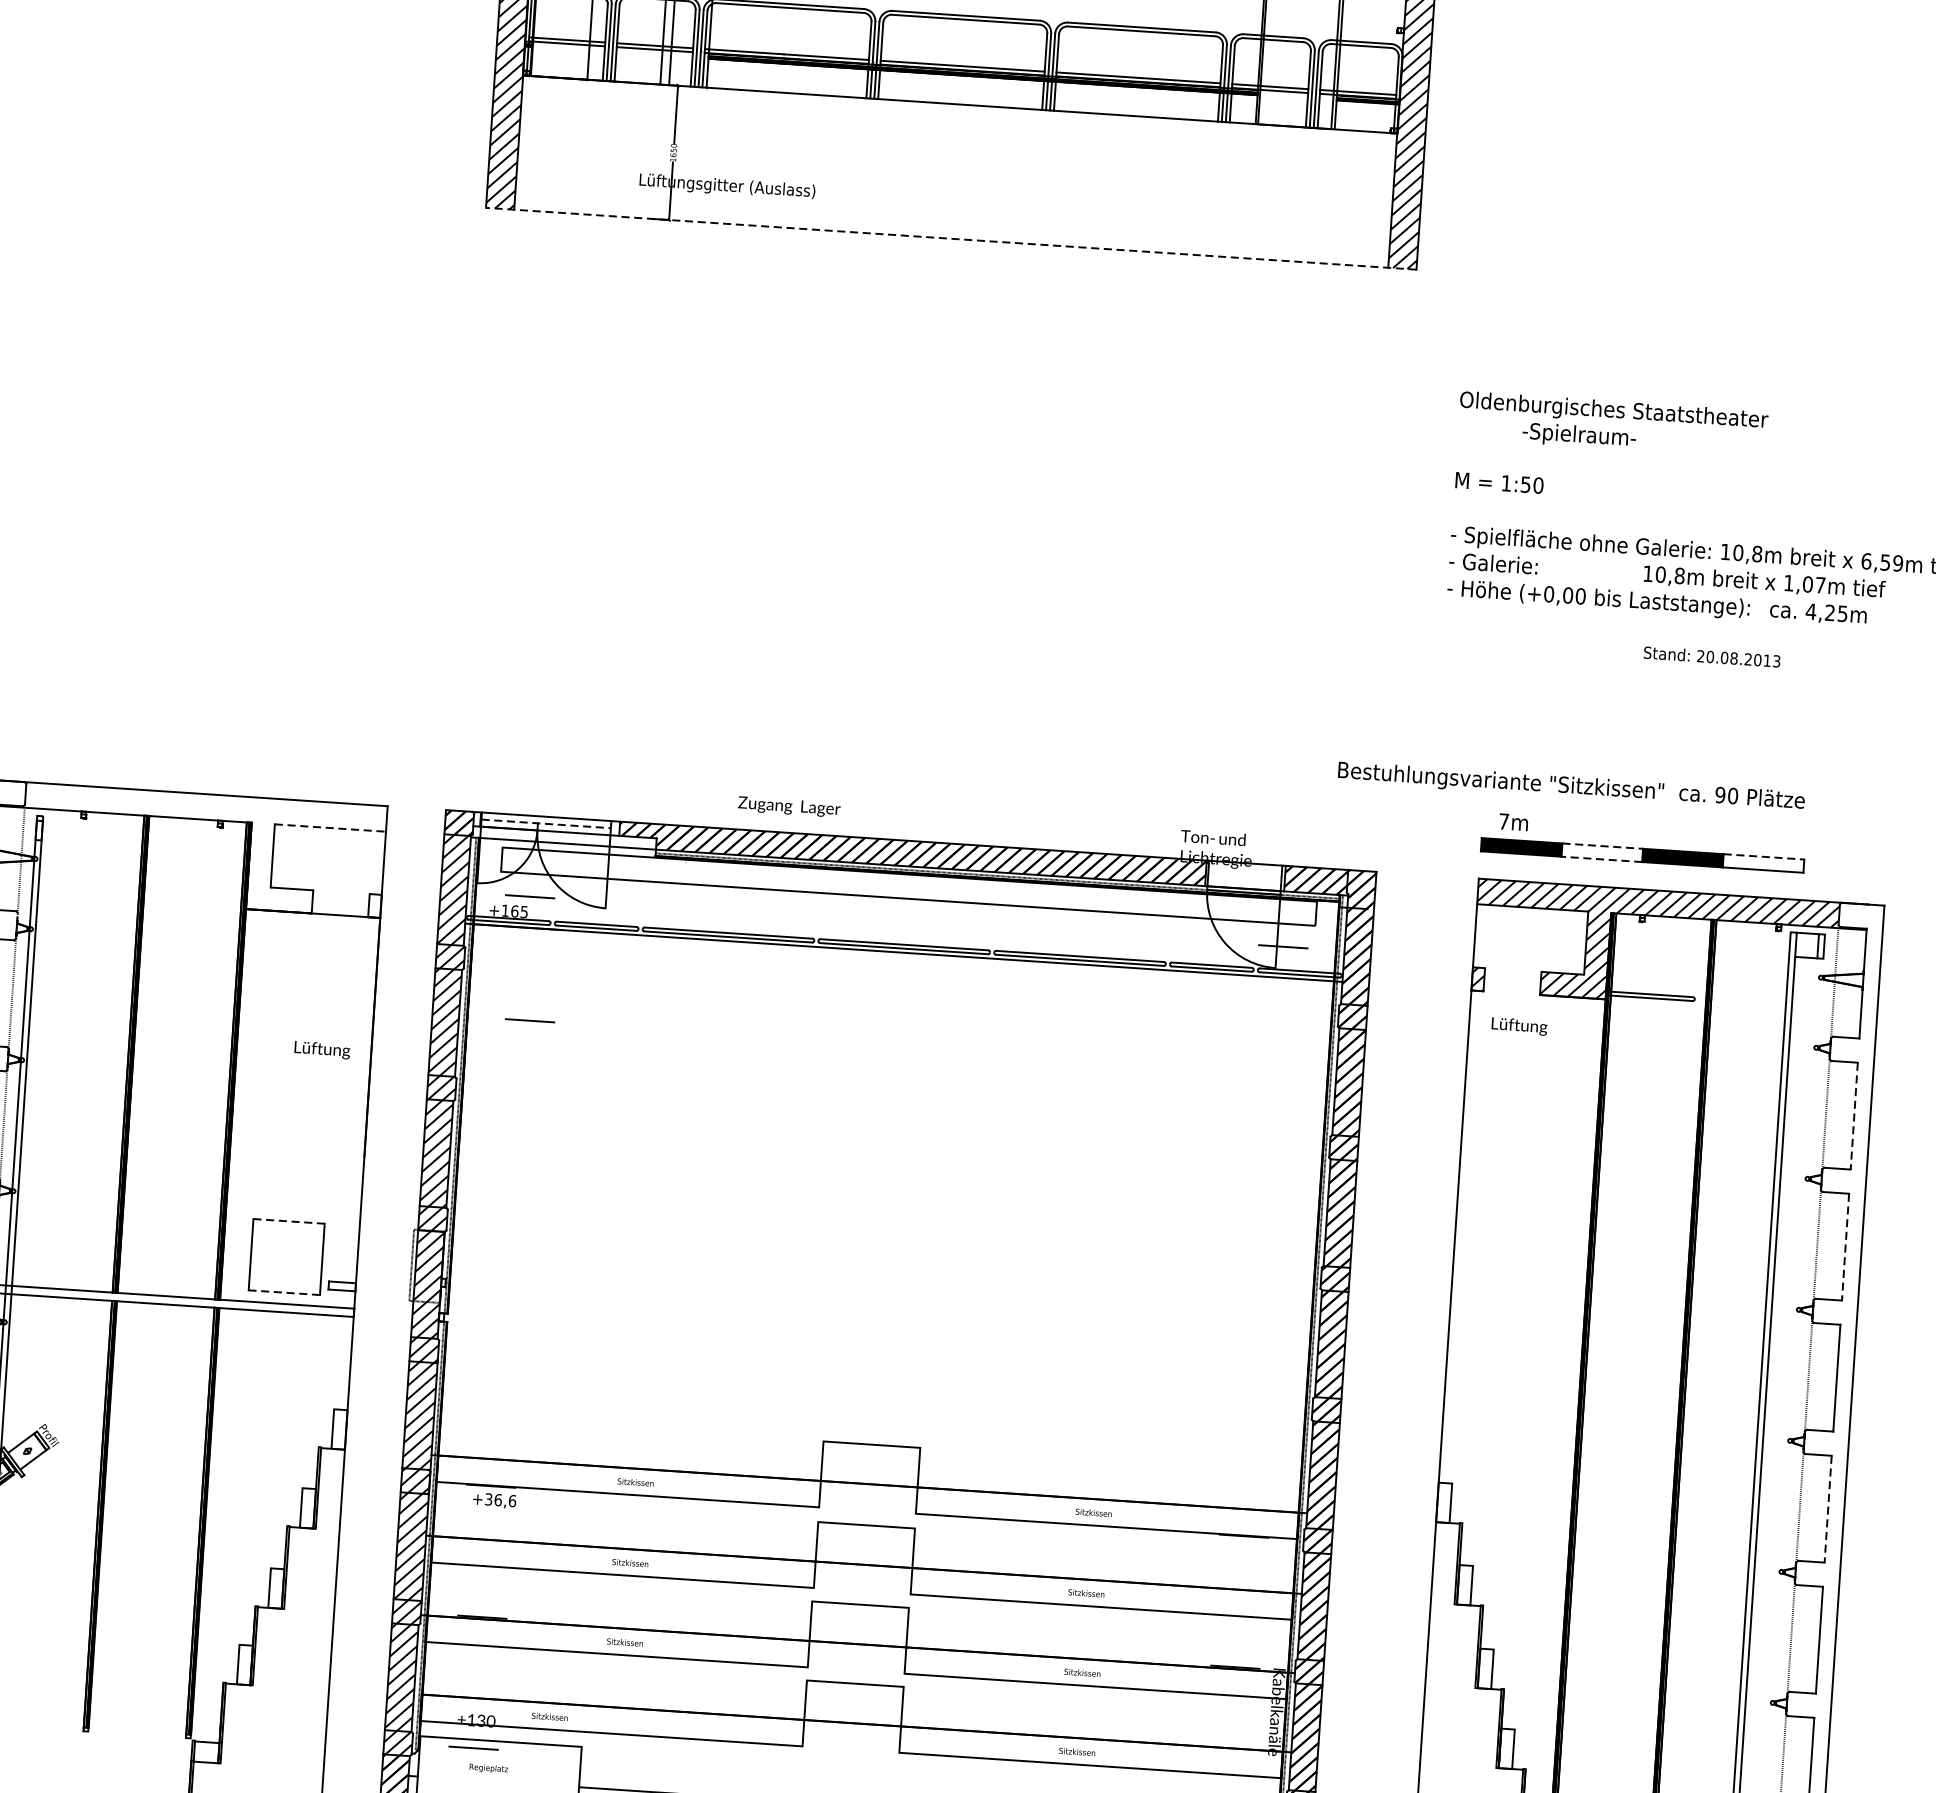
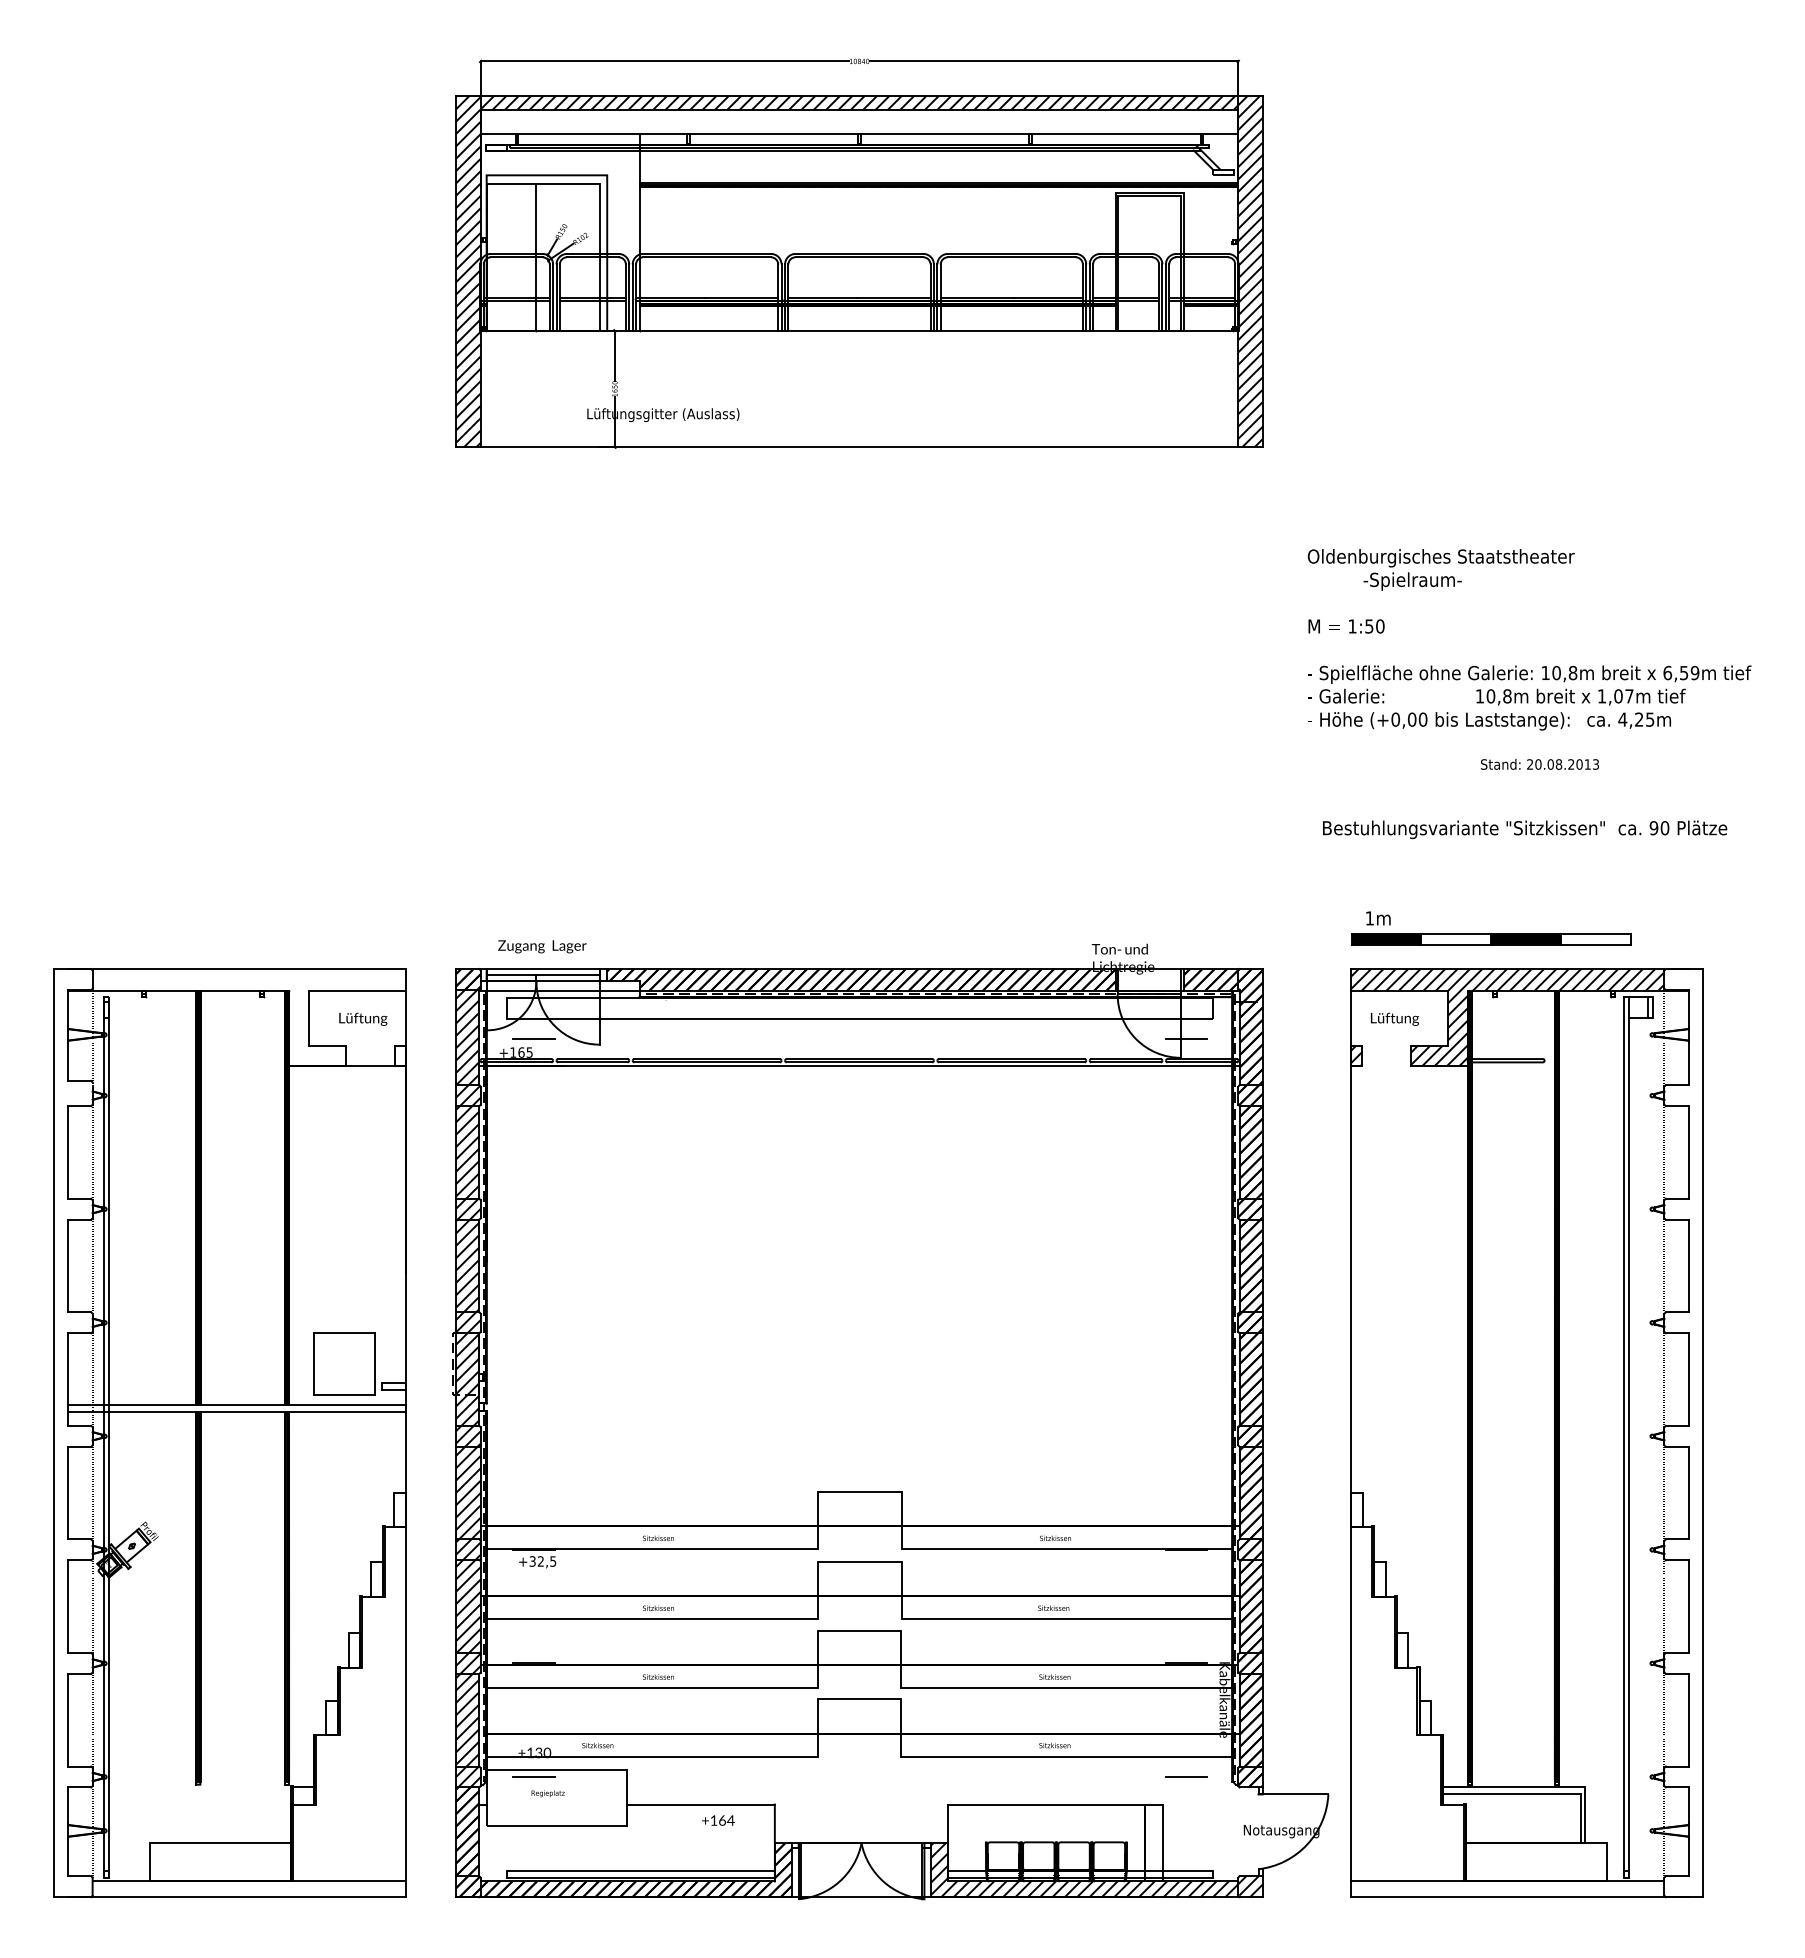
line: (950, 239) -> (858, 447), dashed -> solid
text: (1572, 786) -> (1525, 829), moved
text: (789, 806) -> (542, 946), moved
text: (1503, 821) -> (1369, 918), 7m -> 1m
line: (547, 824) -> (544, 975), dashed -> solid
line: (331, 828) -> (358, 991), dashed -> solid
line: (1602, 845) -> (1456, 933), dashed -> solid
line: (1764, 856) -> (1596, 933), dashed -> solid
line: (1601, 859) -> (1456, 945), dashed -> solid
line: (529, 1020) -> (540, 1145), removed
text: (1520, 1025) -> (1395, 1018), moved
text: (322, 1049) -> (363, 1018), moved
line: (1853, 1116) -> (1688, 1152), dashed -> solid
line: (289, 1220) -> (344, 1332), dashed -> solid
line: (1845, 1247) -> (1688, 1266), dashed -> solid
line: (284, 1292) -> (344, 1394), dashed -> solid
text: (504, 1500) -> (546, 1561), +36,6 -> +32,5
line: (1827, 1509) -> (1688, 1493), dashed -> solid

